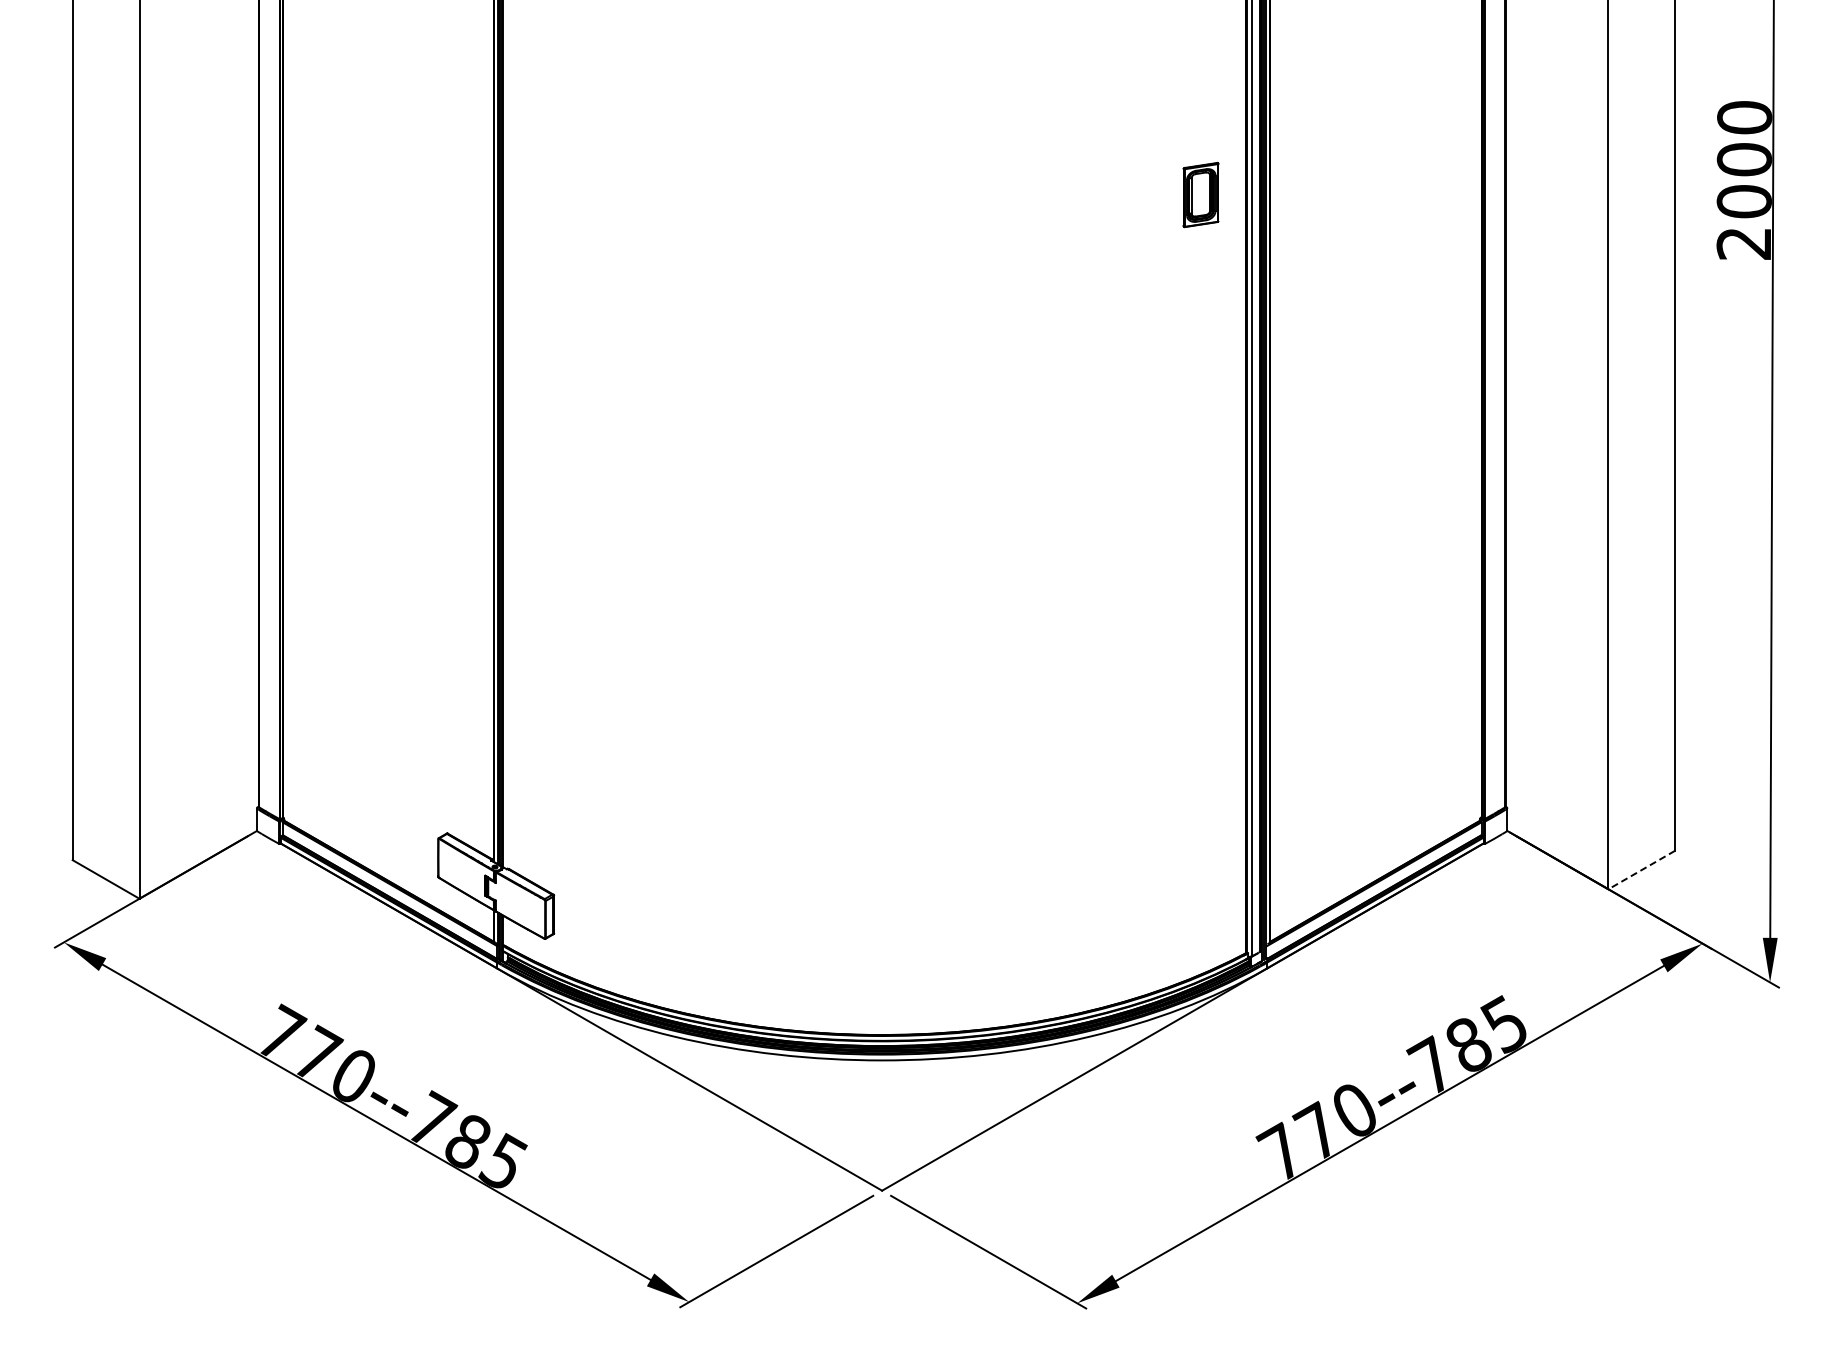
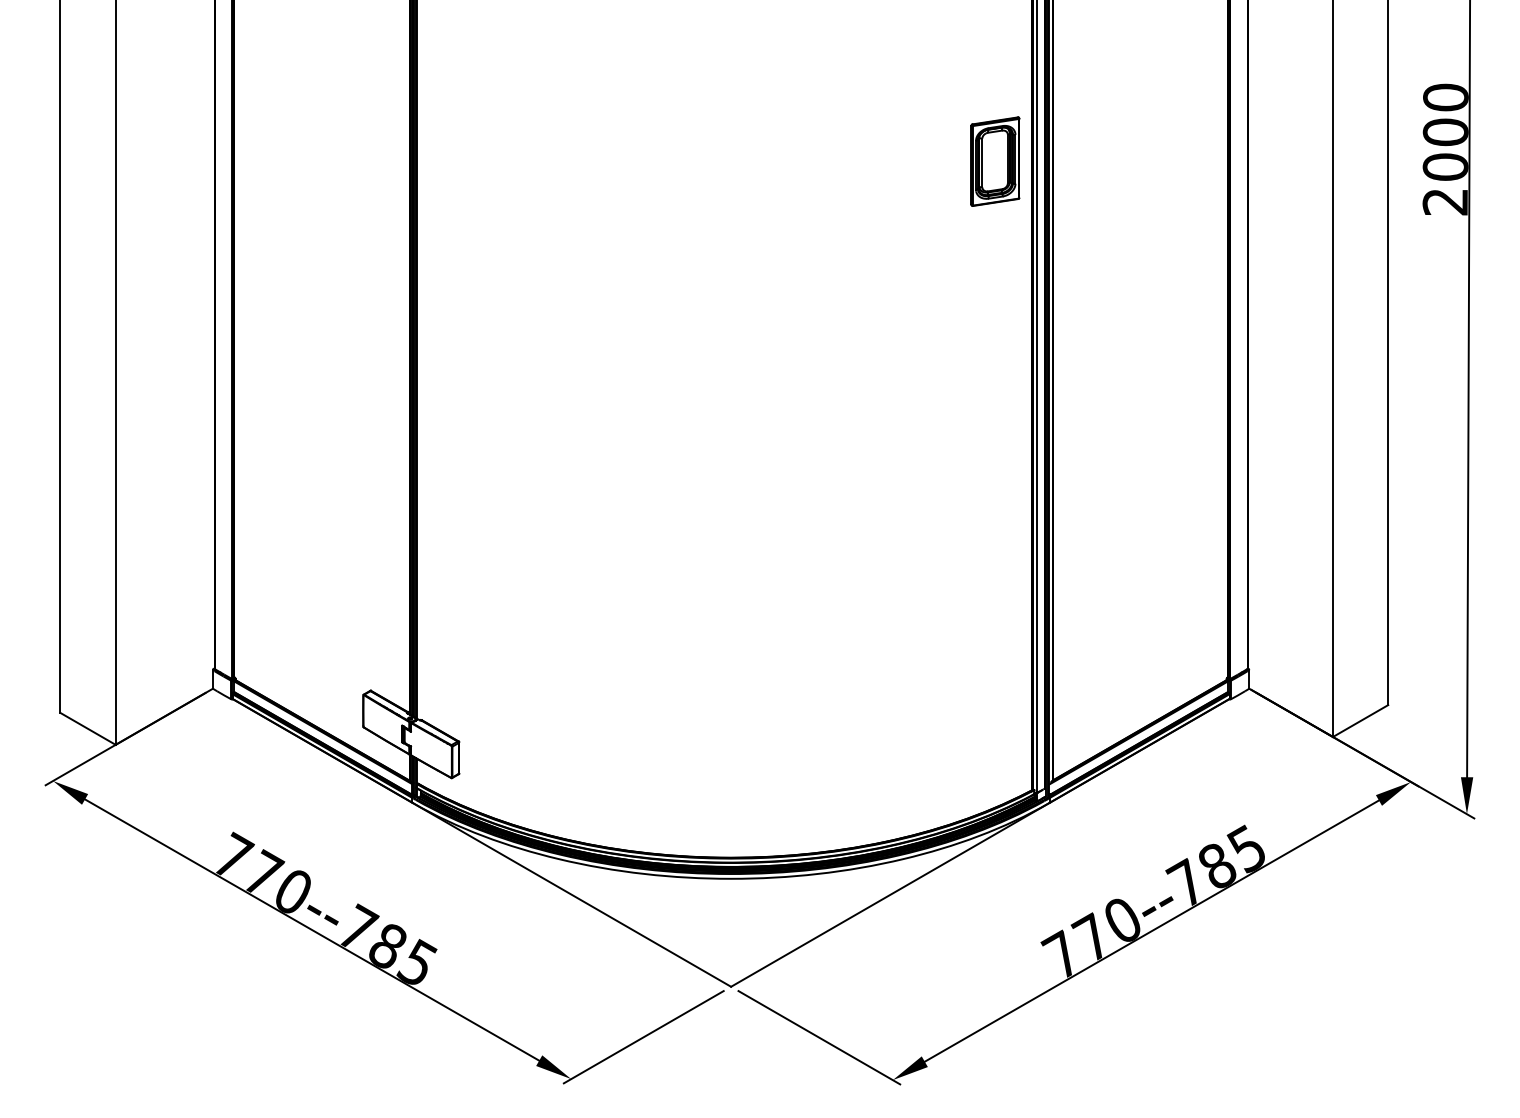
part: (1200, 194) -> (994, 161), size x1.67
line: (1641, 870) -> (1360, 721), dashed -> solid

